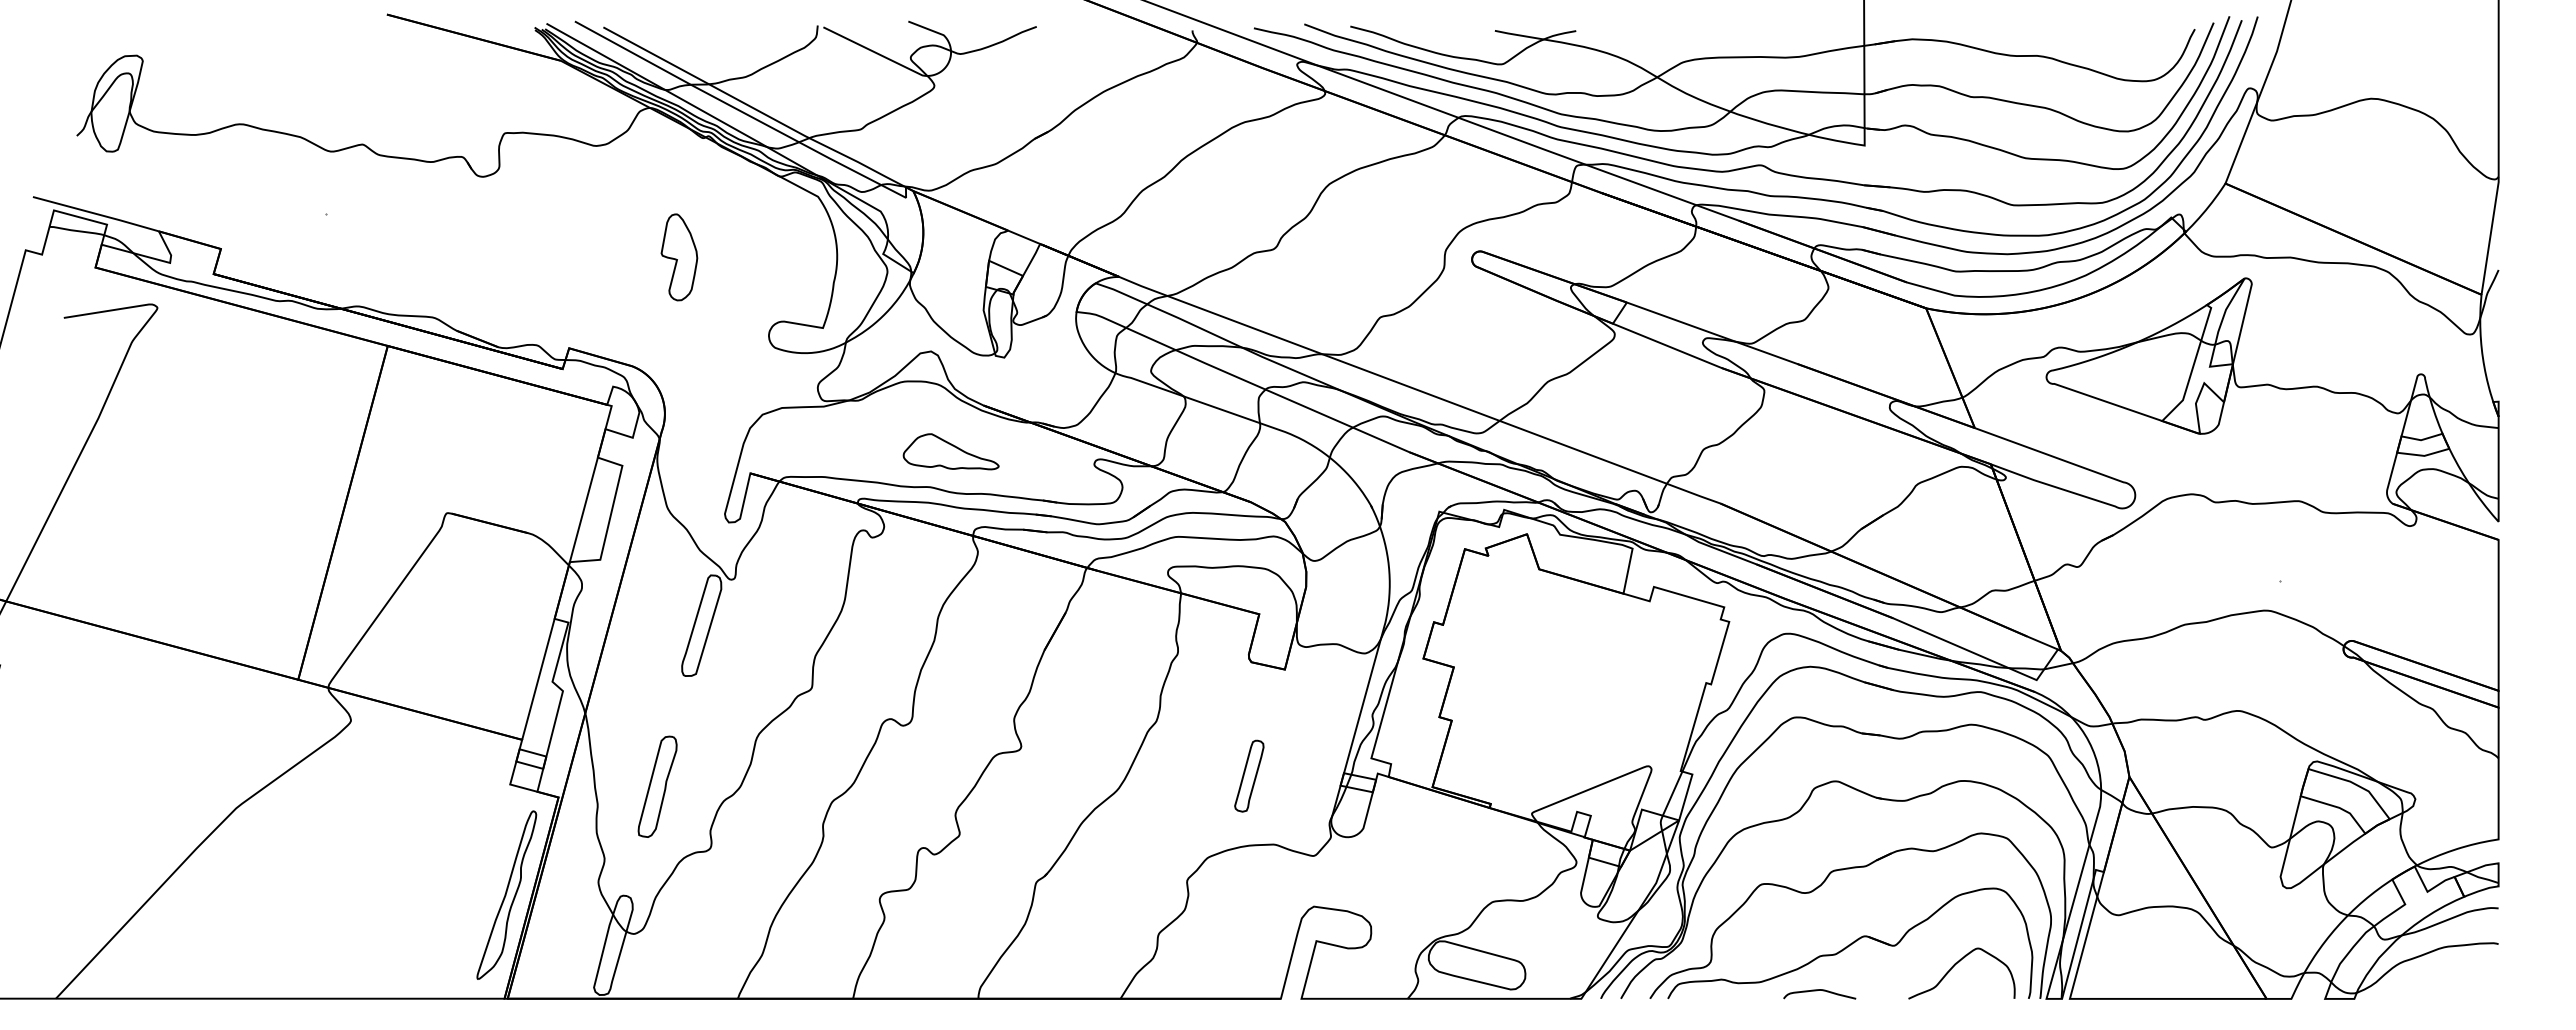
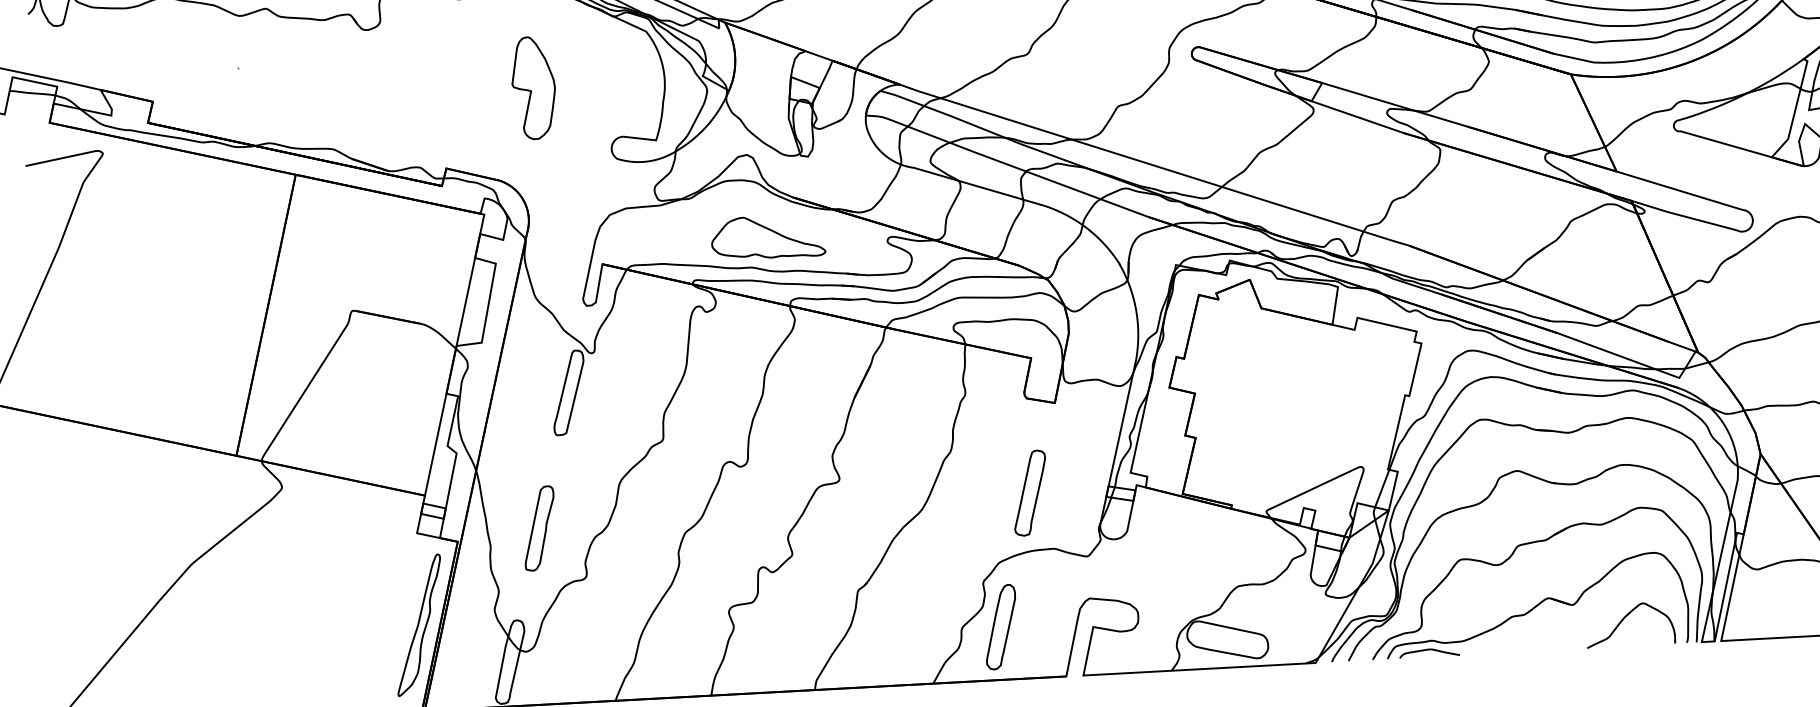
part: (679, 257) -> (533, 88), size x1.43
part: (950, 451) -> (767, 237), size x1.43
part: (1249, 775) -> (1030, 492), size x1.43
part: (1205, 935) -> (1000, 627), added
curve: (1819, 990) -> (1429, 649), moved

